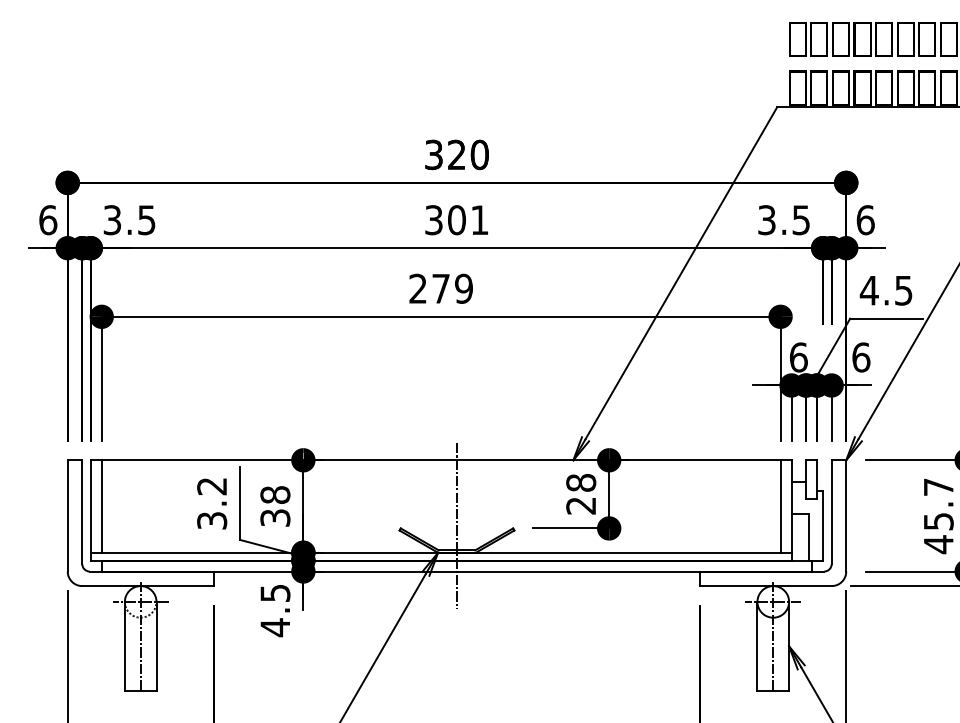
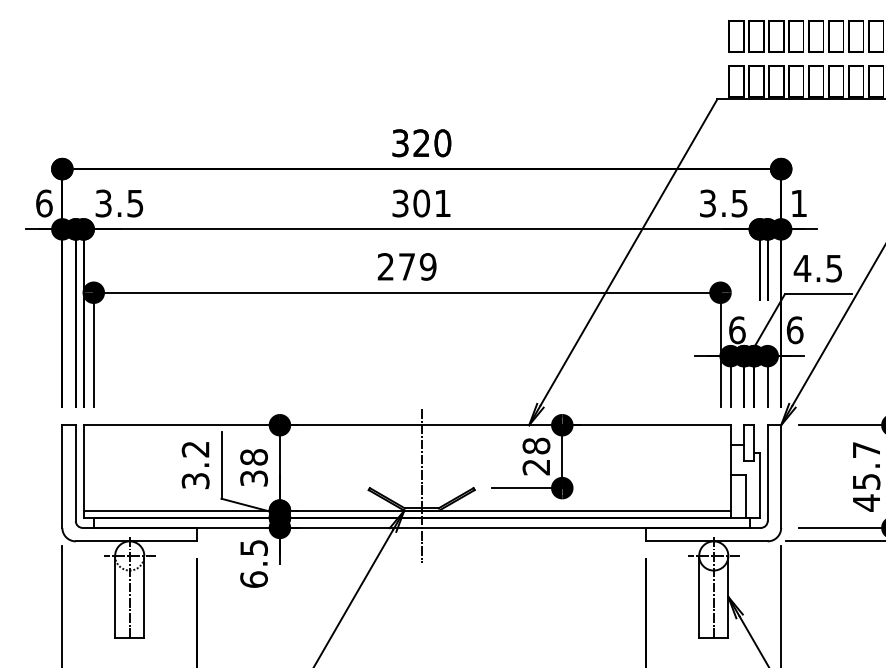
text: (865, 220) -> (798, 203), 6 -> 1
line: (101, 506) -> (93, 467), removed
line: (780, 506) -> (720, 467), removed
text: (275, 627) -> (254, 579), 4.5 -> 6.5

